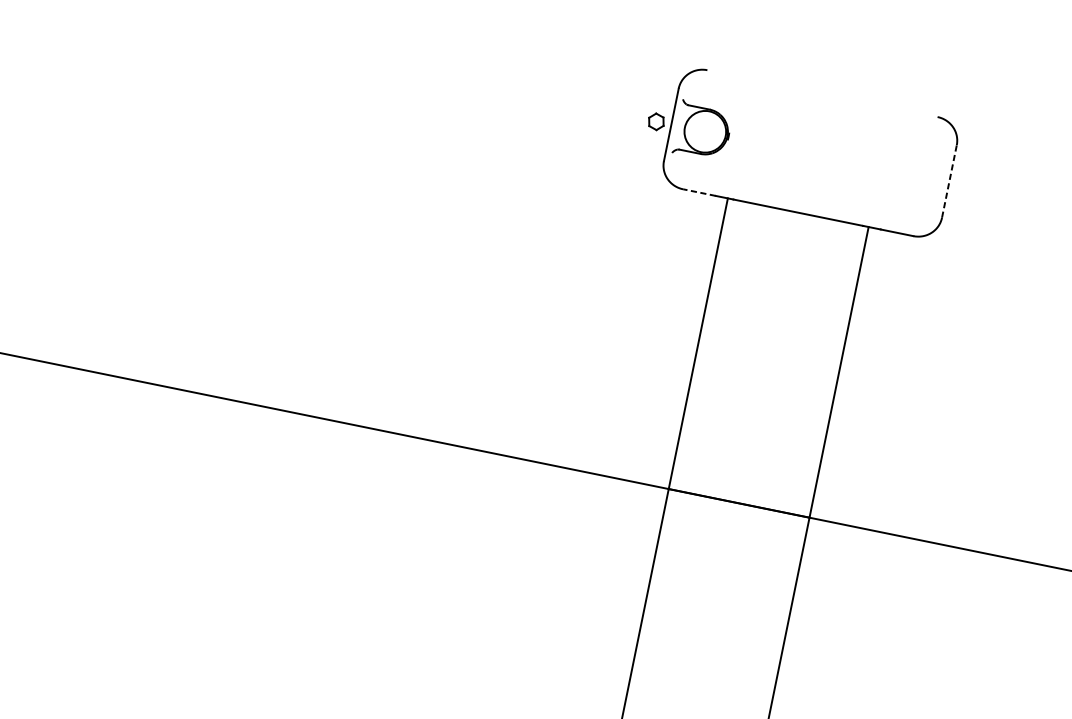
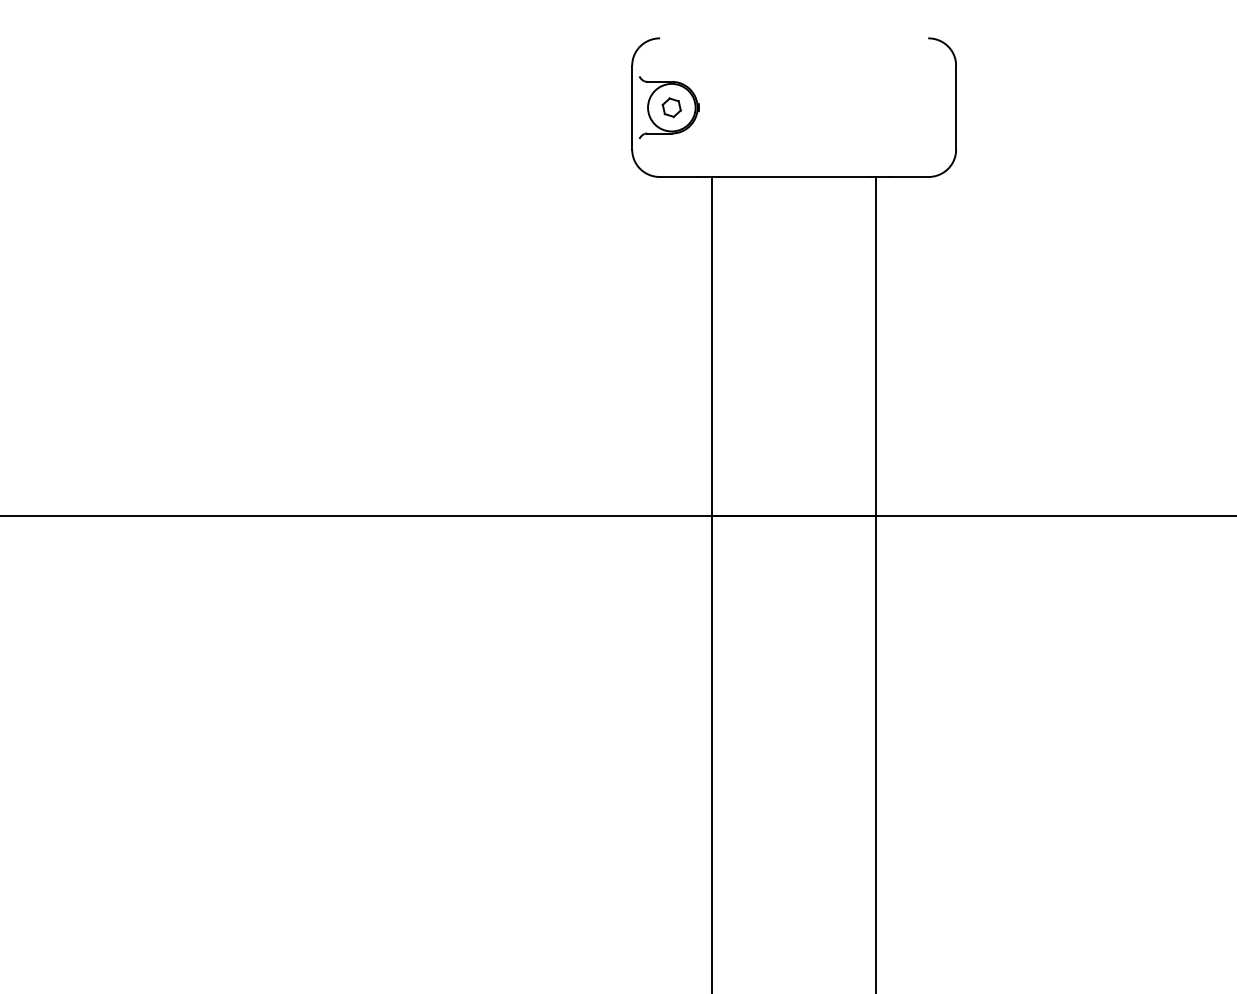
part: (656, 121) -> (671, 107), moved
line: (949, 181) -> (956, 107), dashed -> solid
line: (699, 193) -> (679, 177), dashed -> solid

